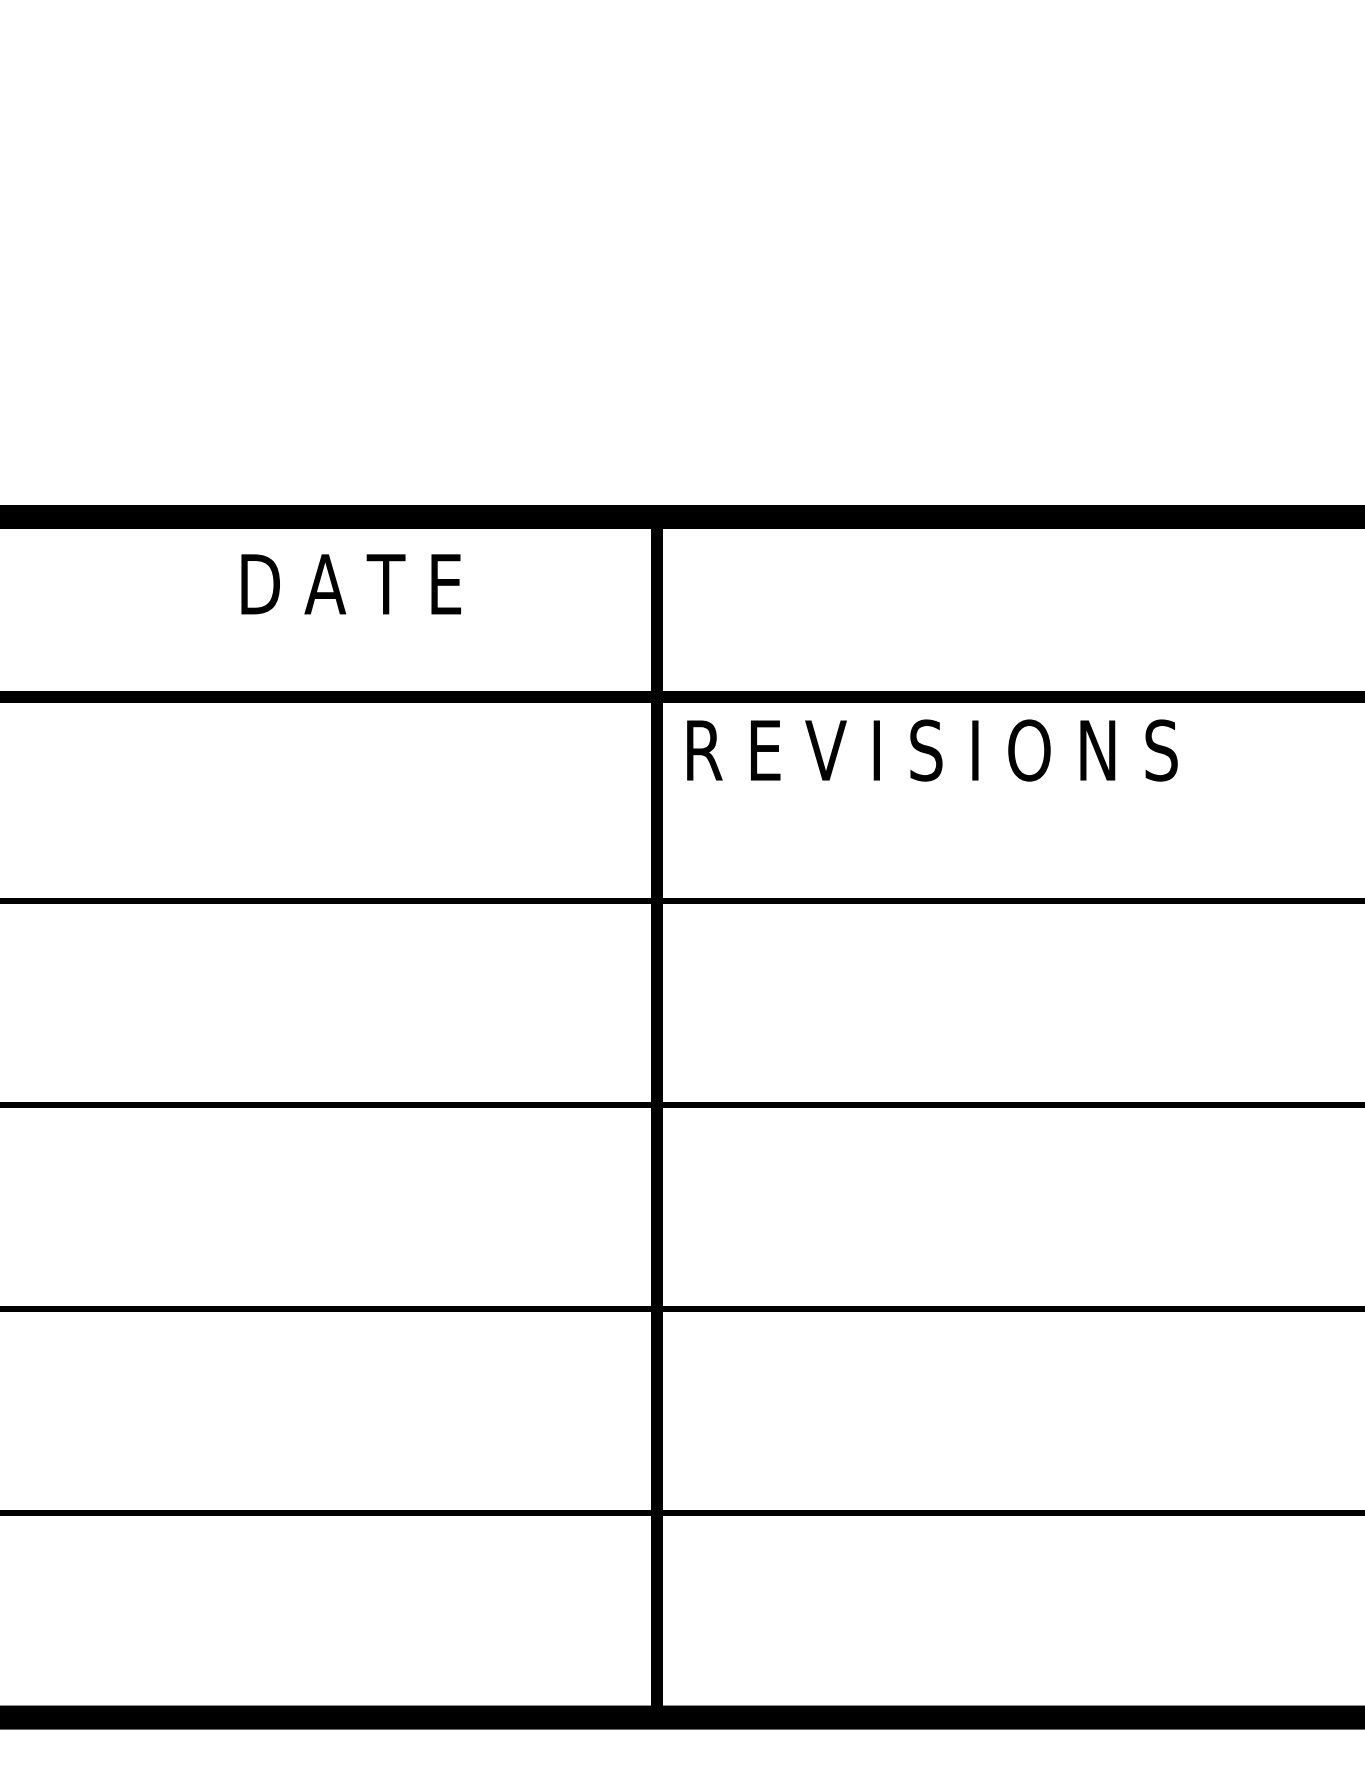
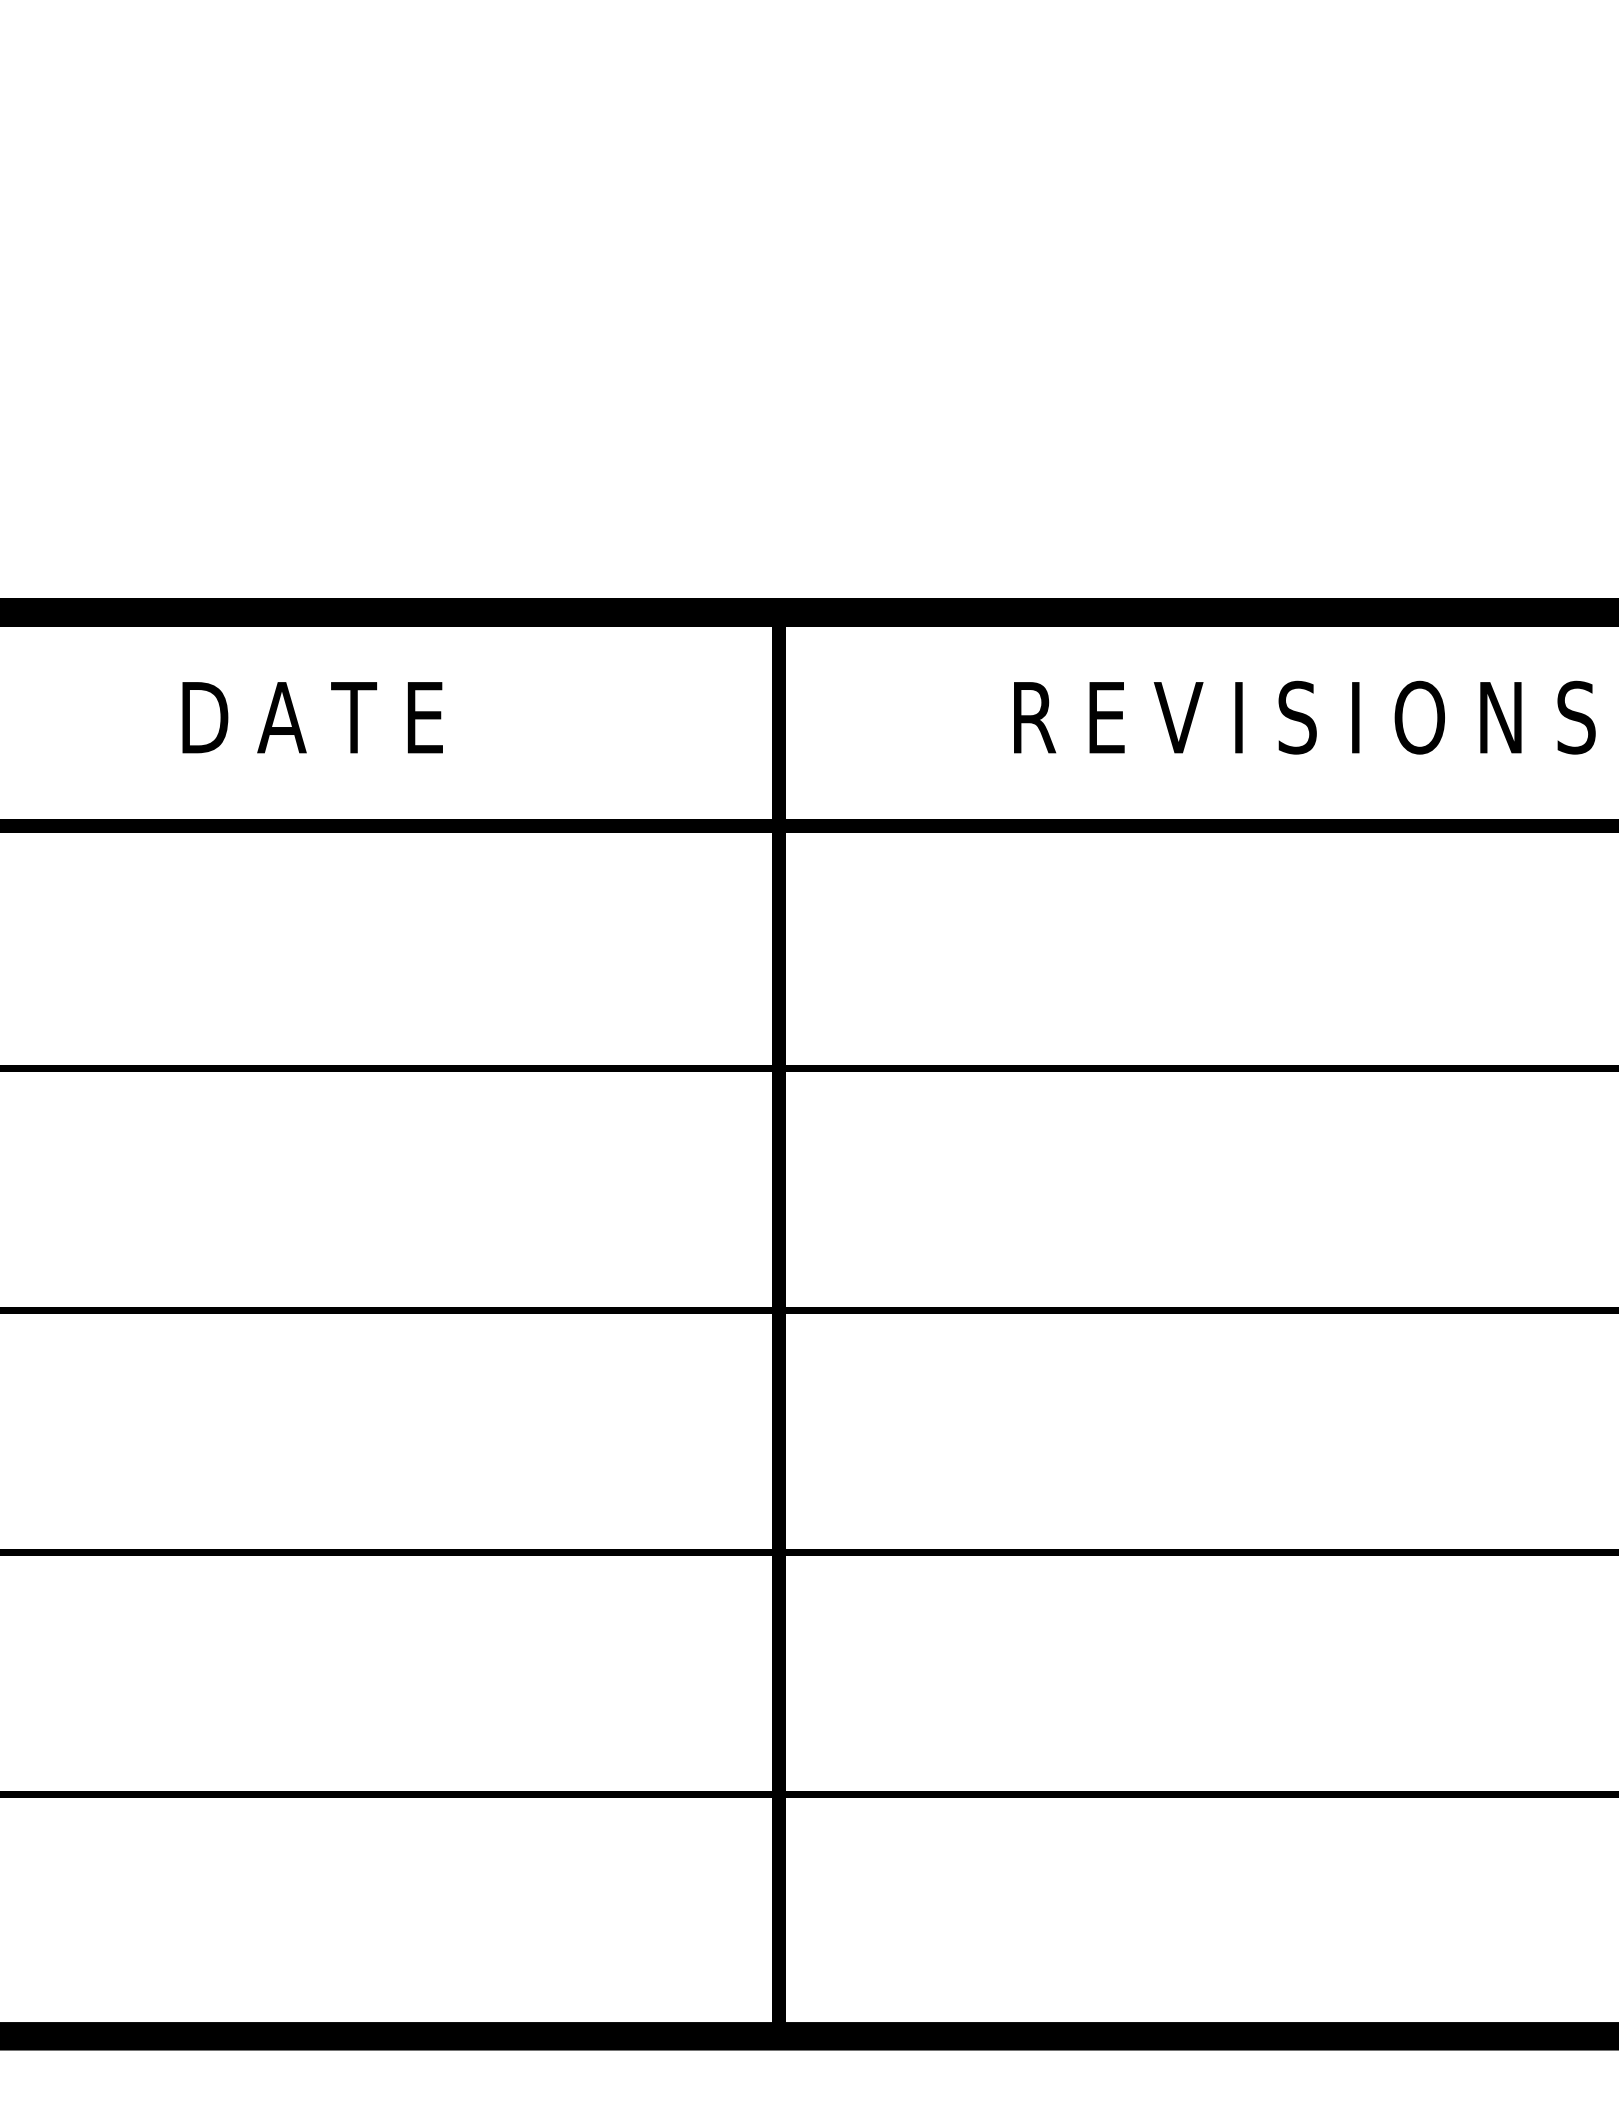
text: (351, 584) -> (312, 717), moved
text: (932, 750) -> (1304, 717), moved

